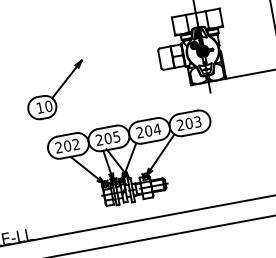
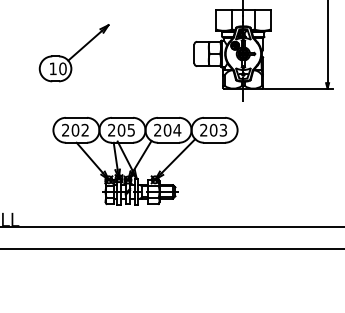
part: (55, 91) -> (73, 53), moved

